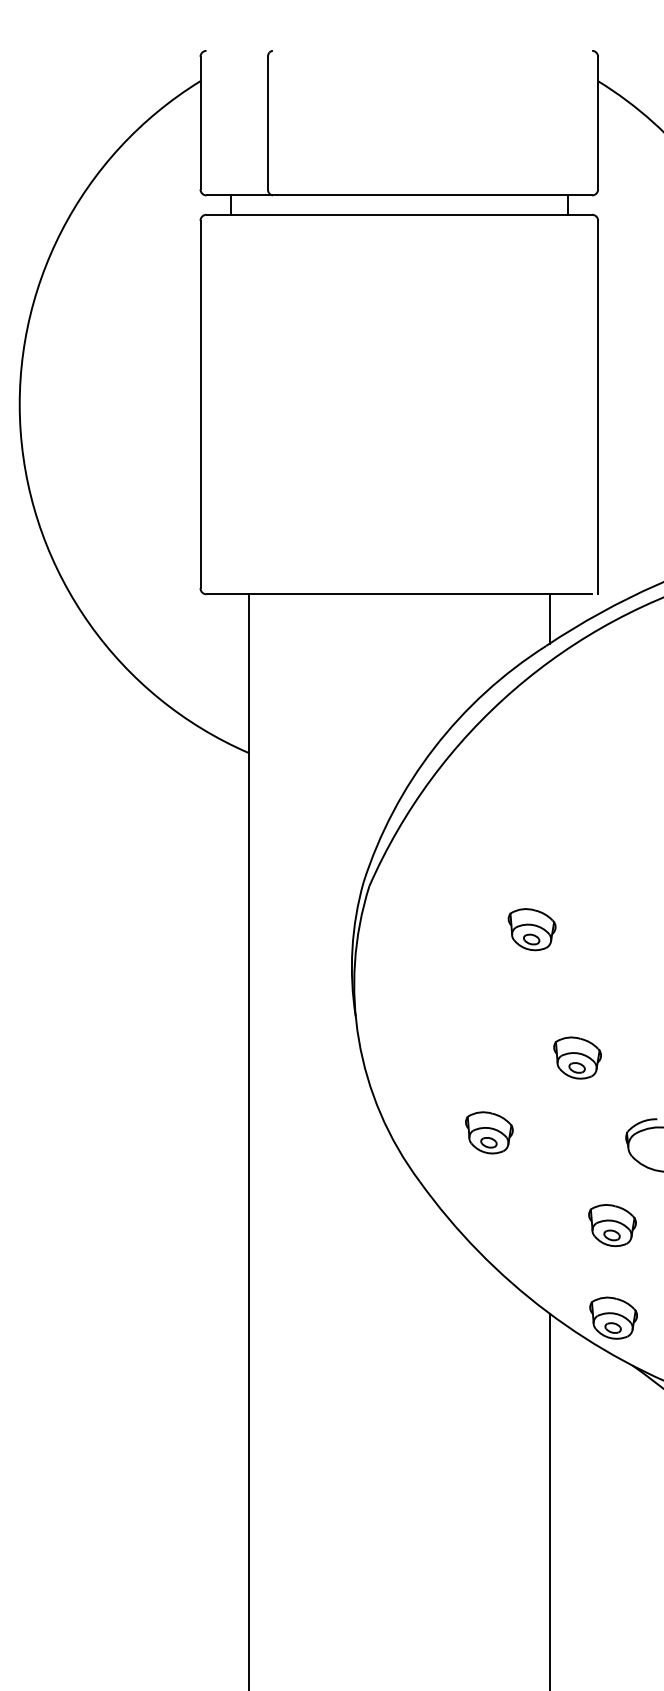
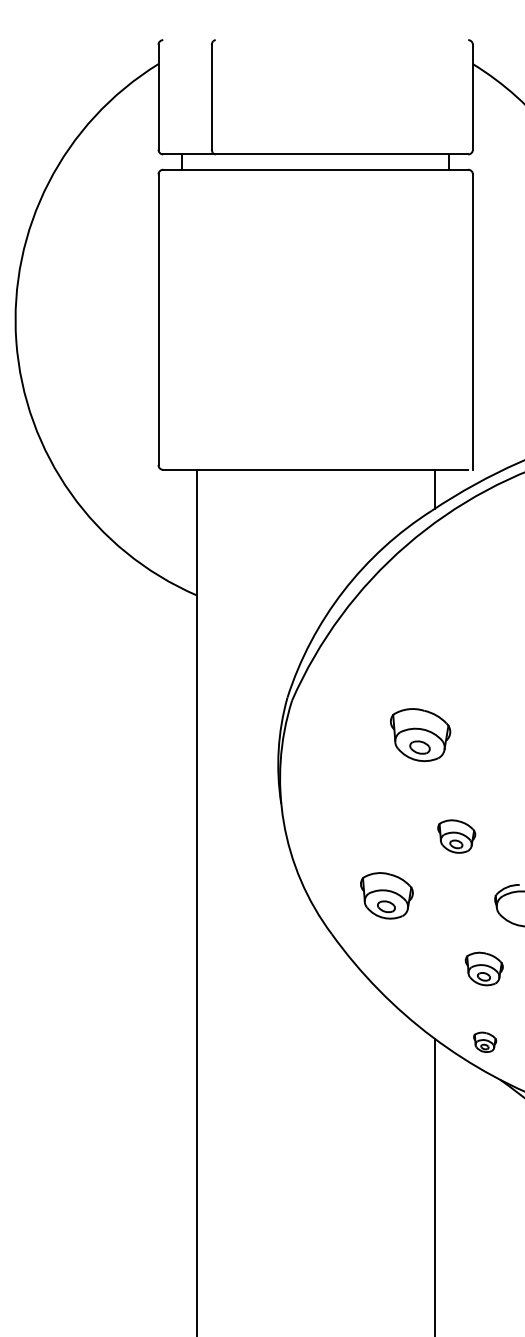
part: (531, 928) -> (420, 734), size x1.6
part: (488, 1132) -> (386, 895), size x1.4
part: (612, 1318) -> (484, 1042), size x0.6

